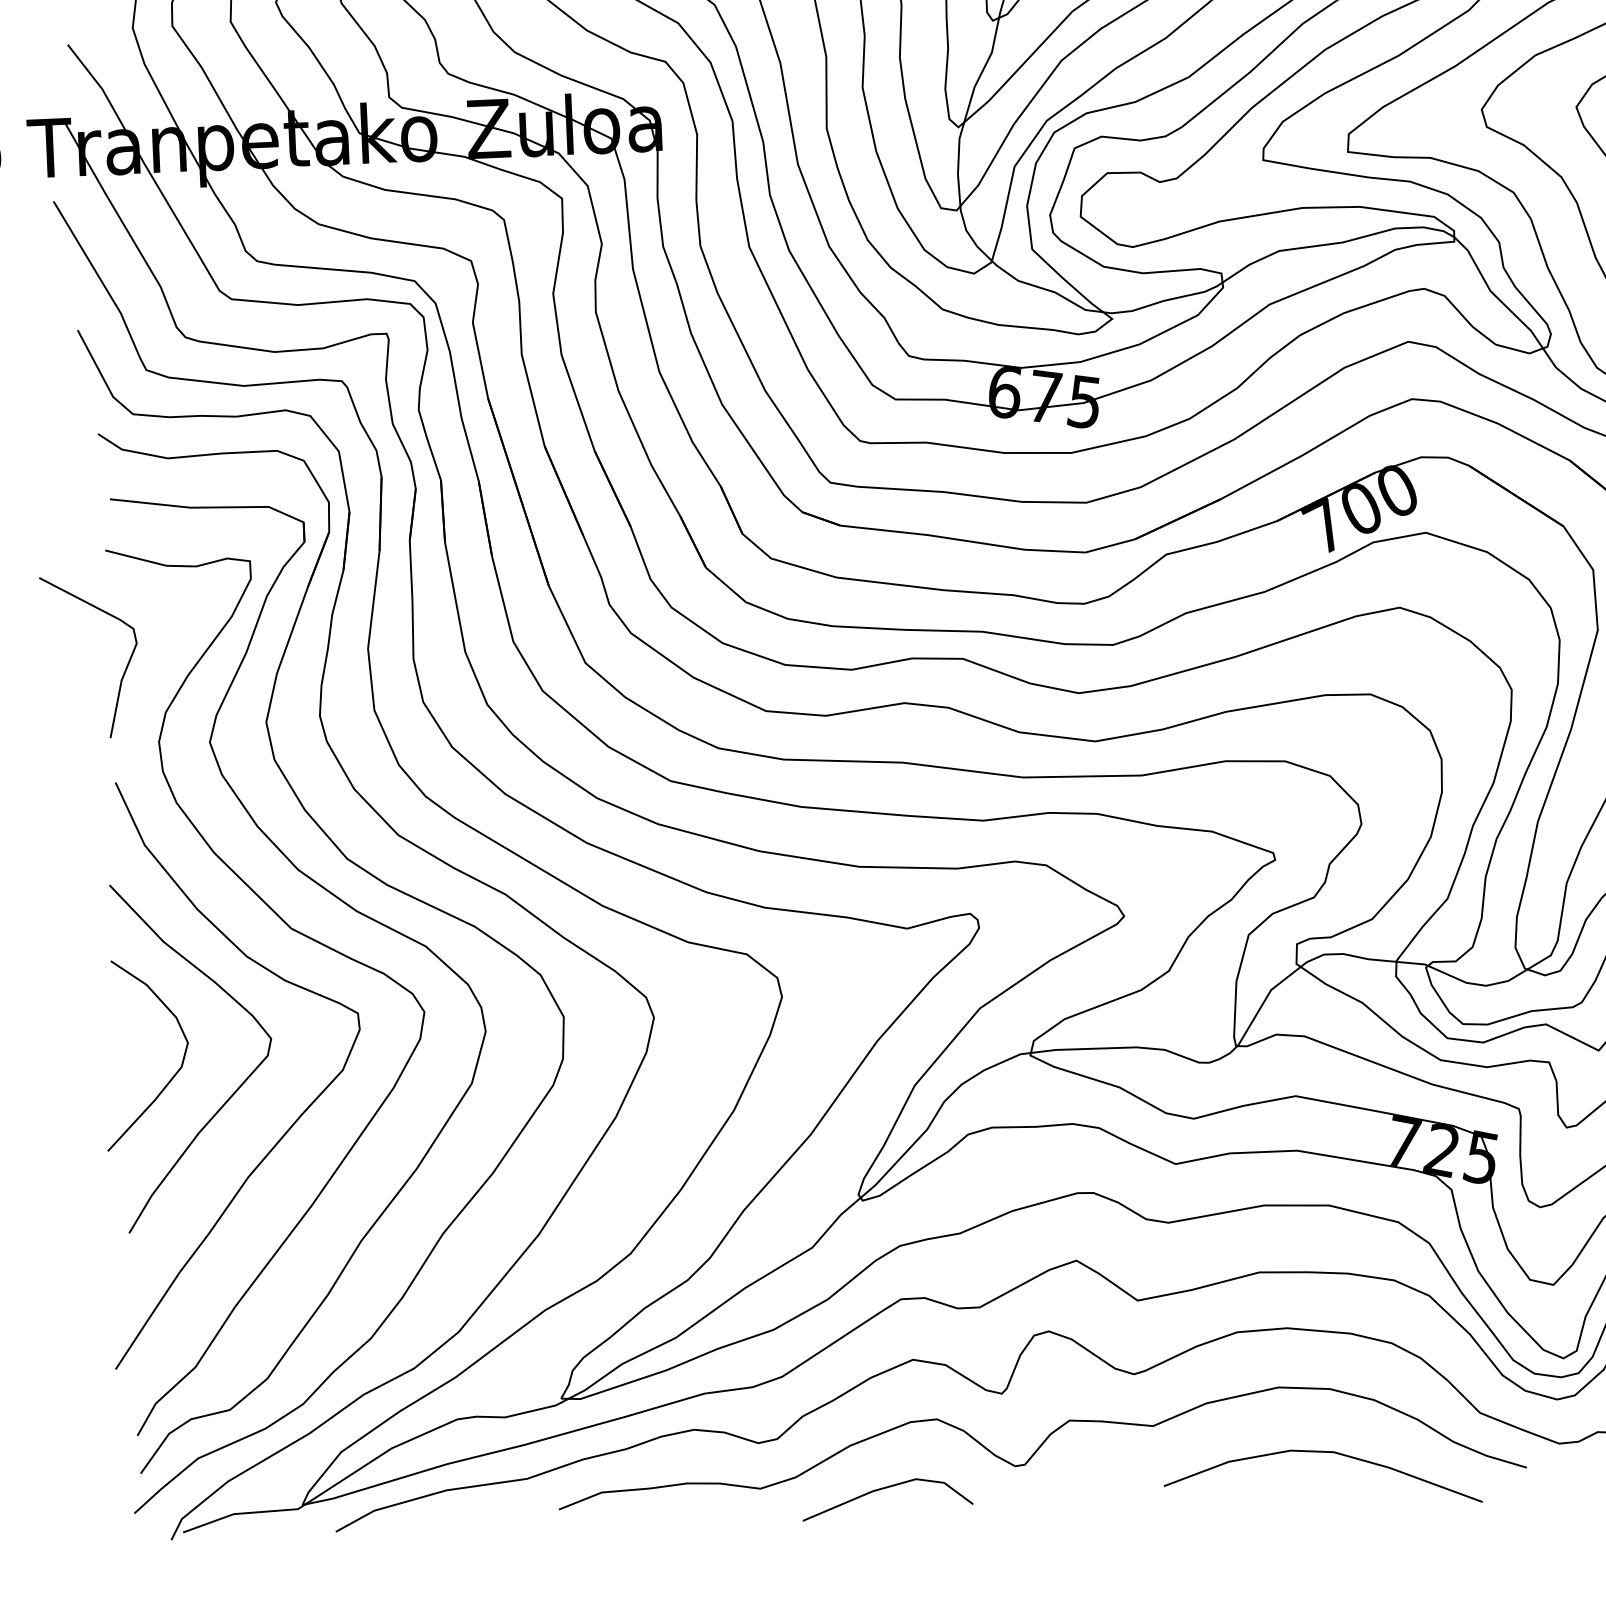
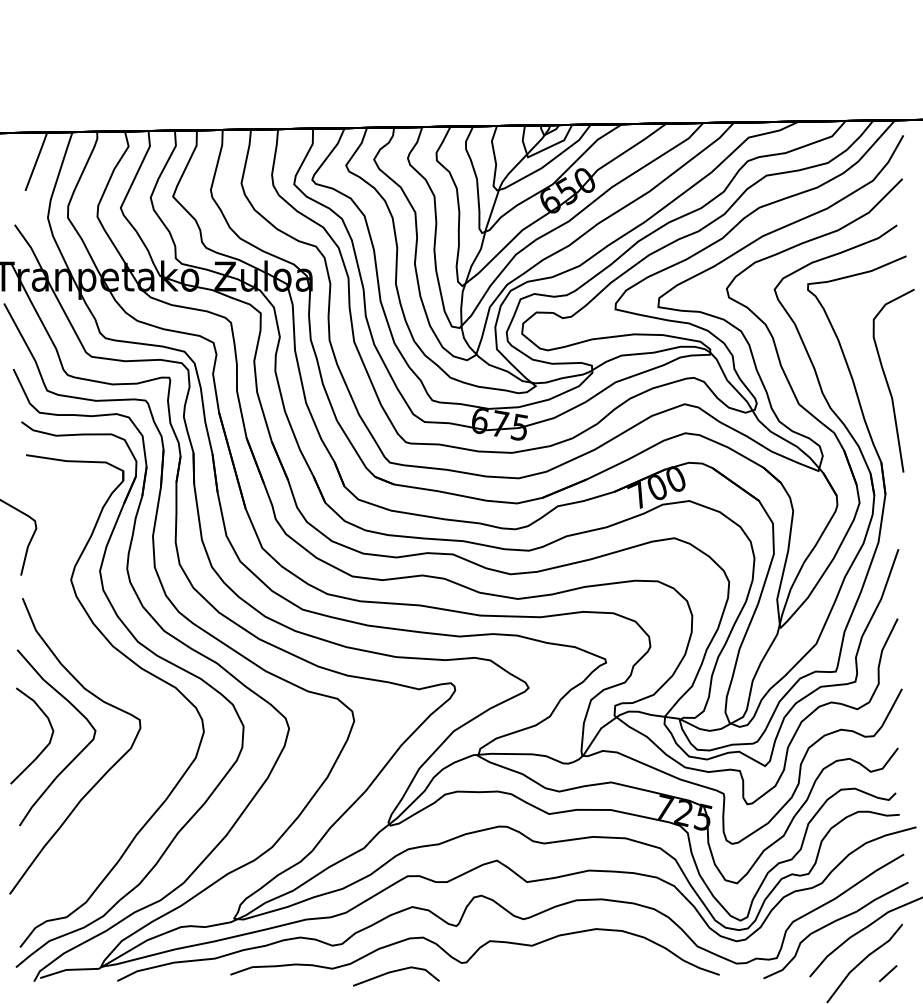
curve: (296, 933) -> (110, 678), removed
curve: (1321, 1453) -> (616, 963), removed

